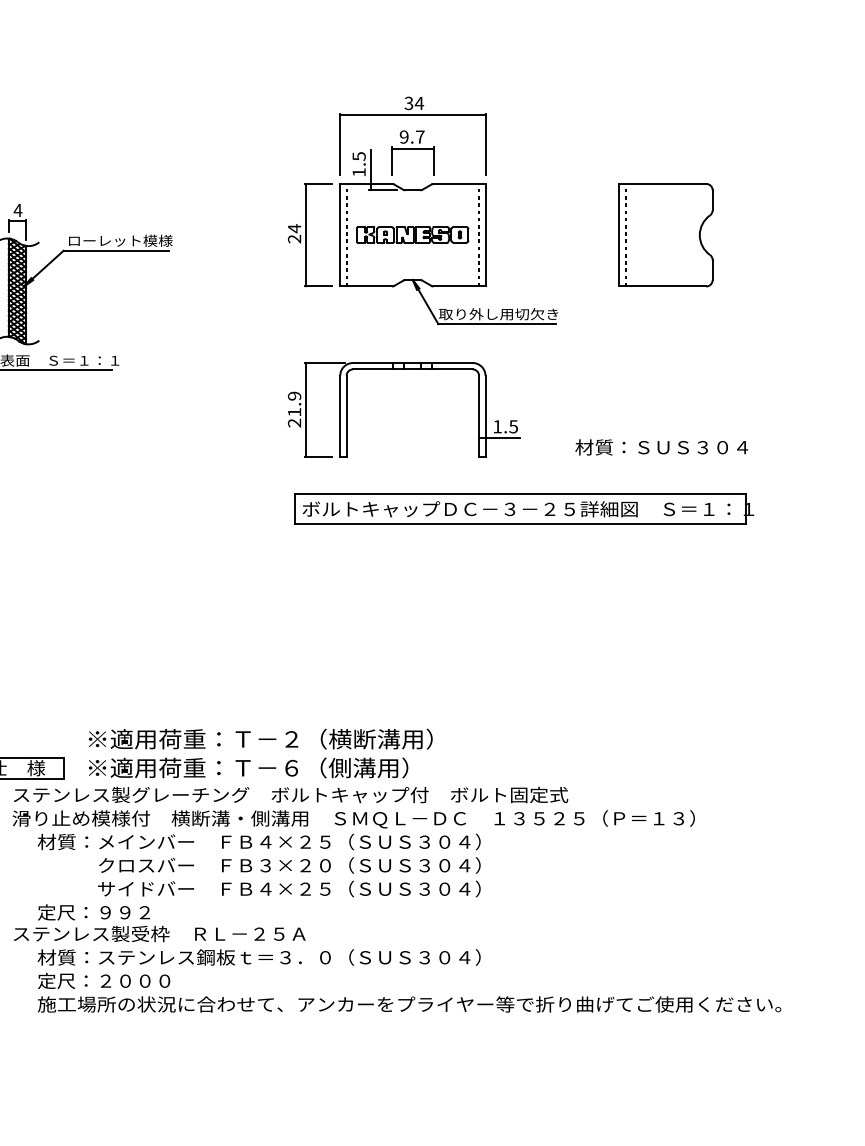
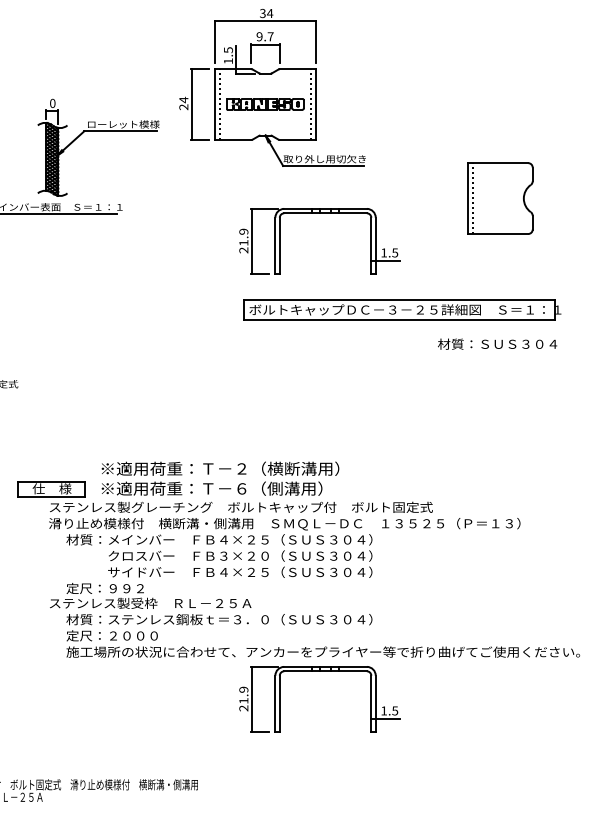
text: (17, 209) -> (52, 102), 4 -> 0
part: (422, 210) -> (272, 87), moved
part: (666, 235) -> (500, 198), moved
text: (661, 446) -> (497, 343), moved
part: (404, 1032) -> (319, 671), added

